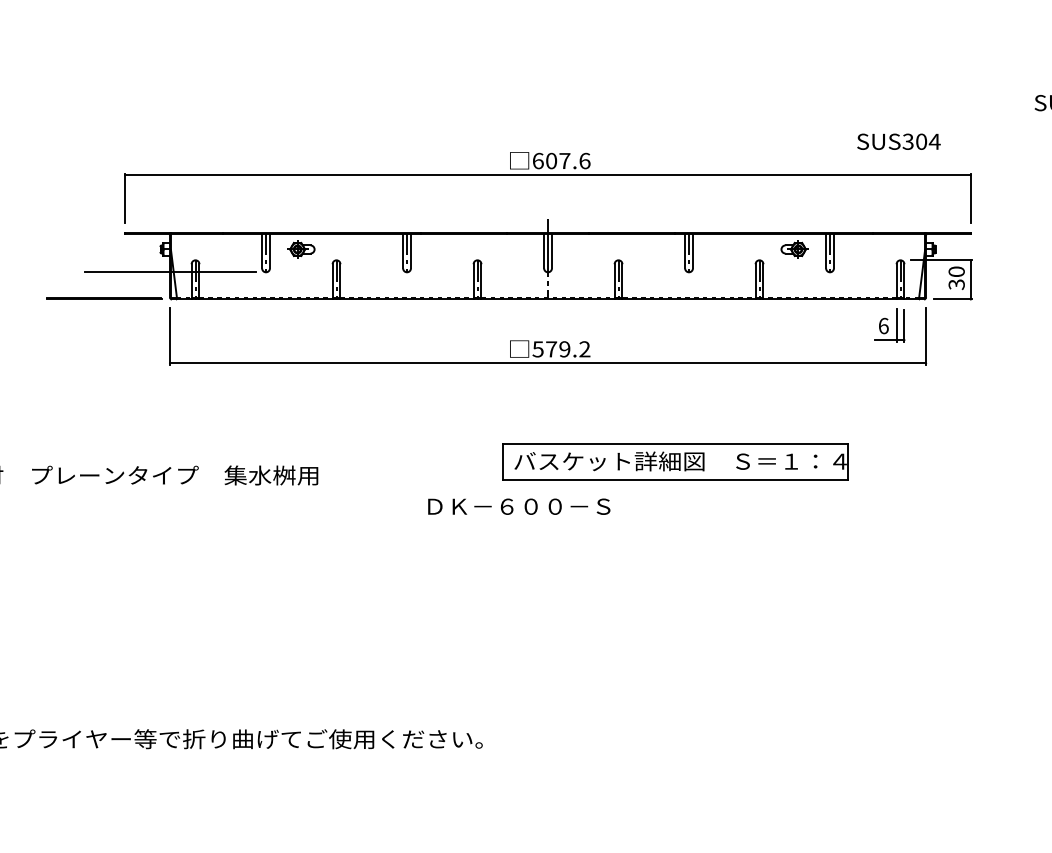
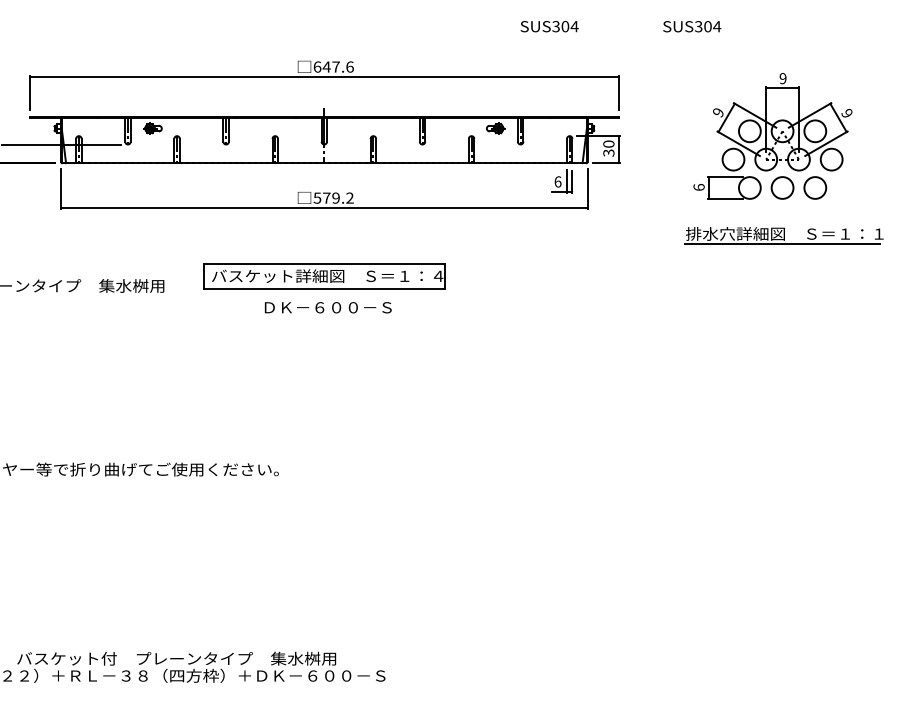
text: (898, 141) -> (549, 26), moved
text: (551, 160) -> (326, 66), 607.6 -> 647.6
part: (676, 461) -> (324, 276), moved
text: (519, 506) -> (328, 307), moved

